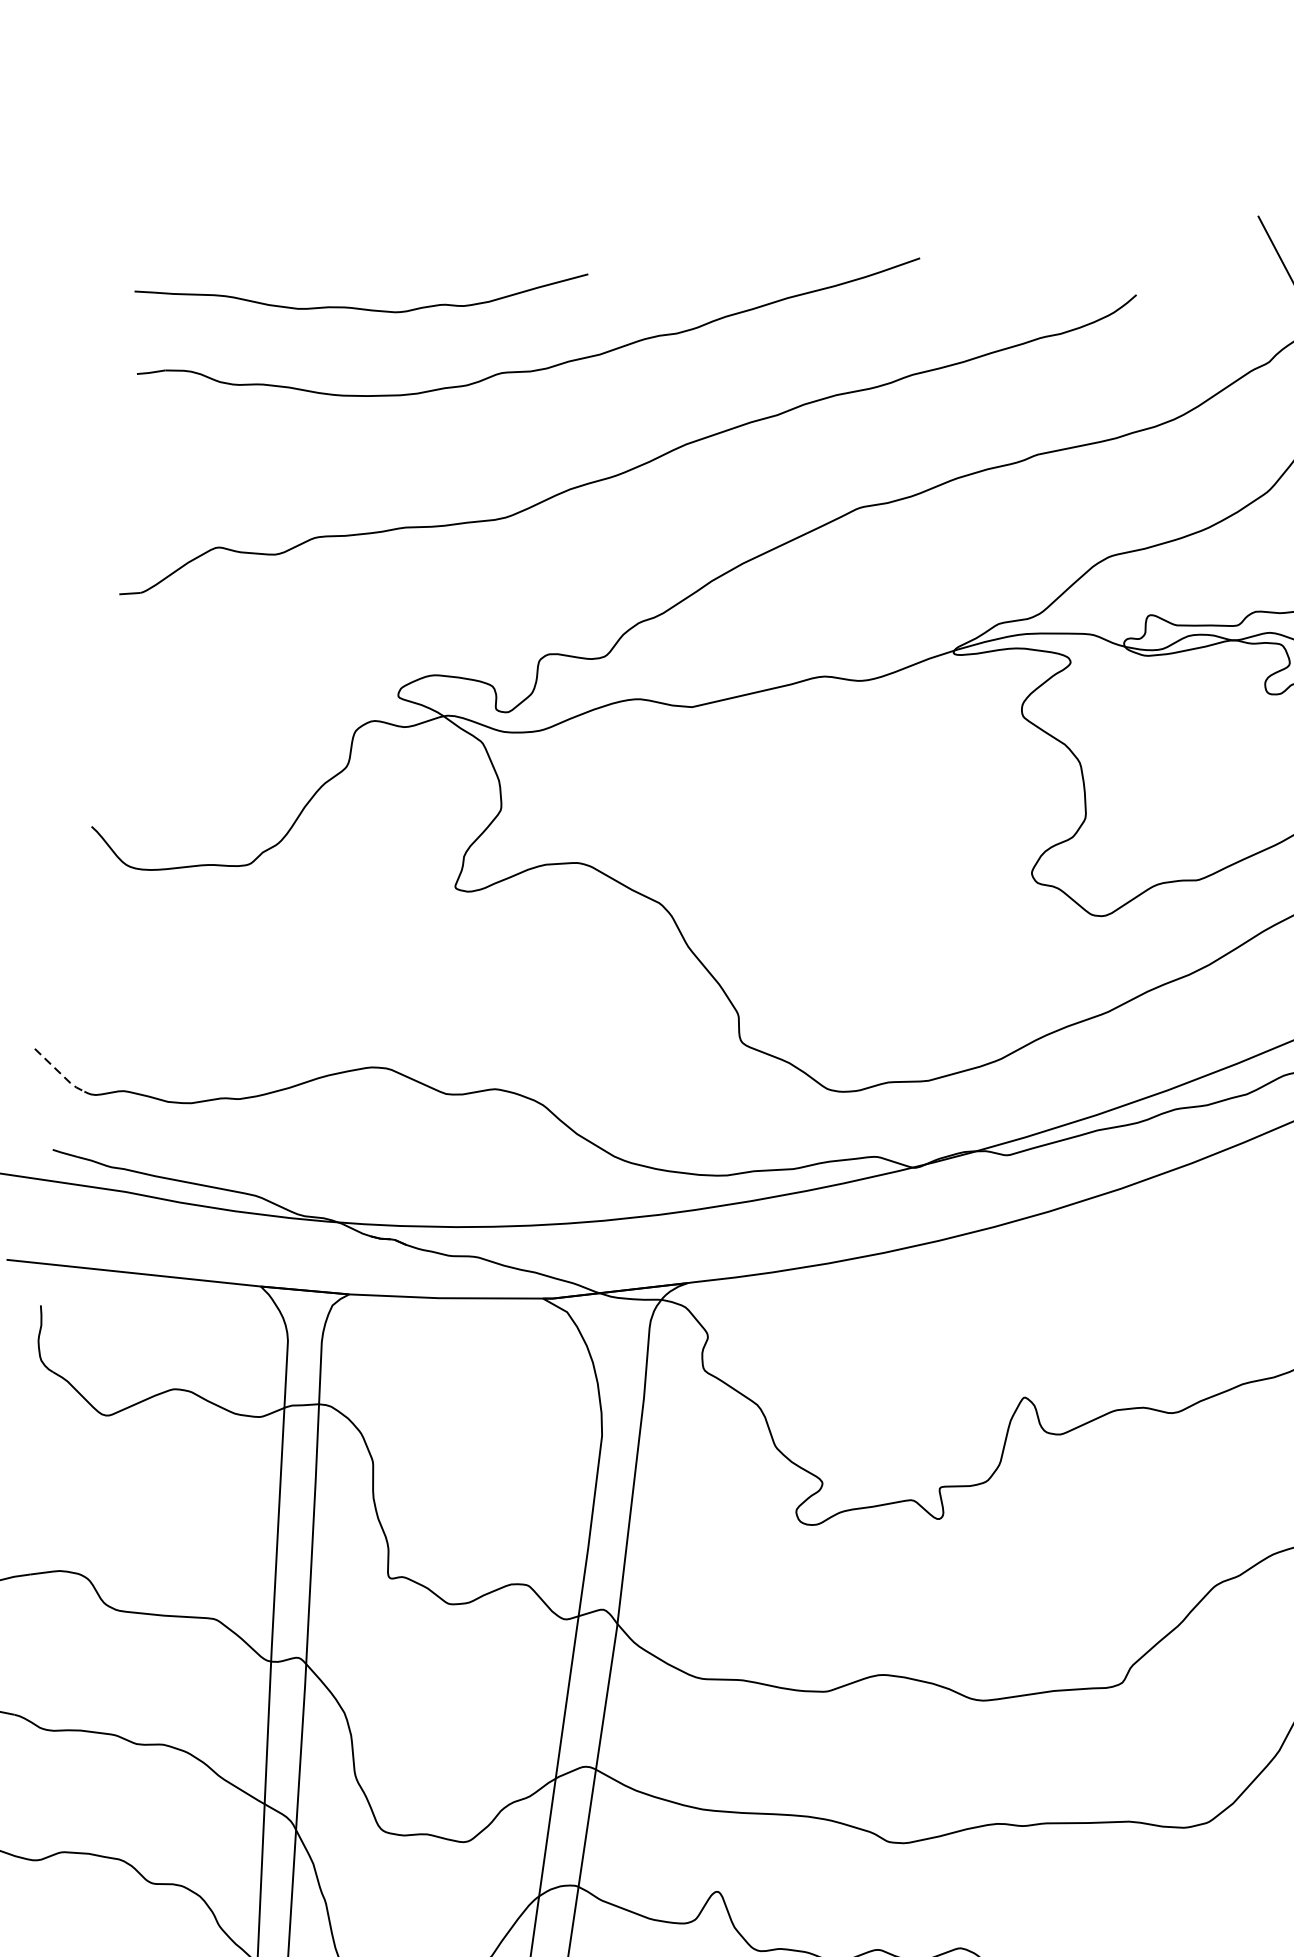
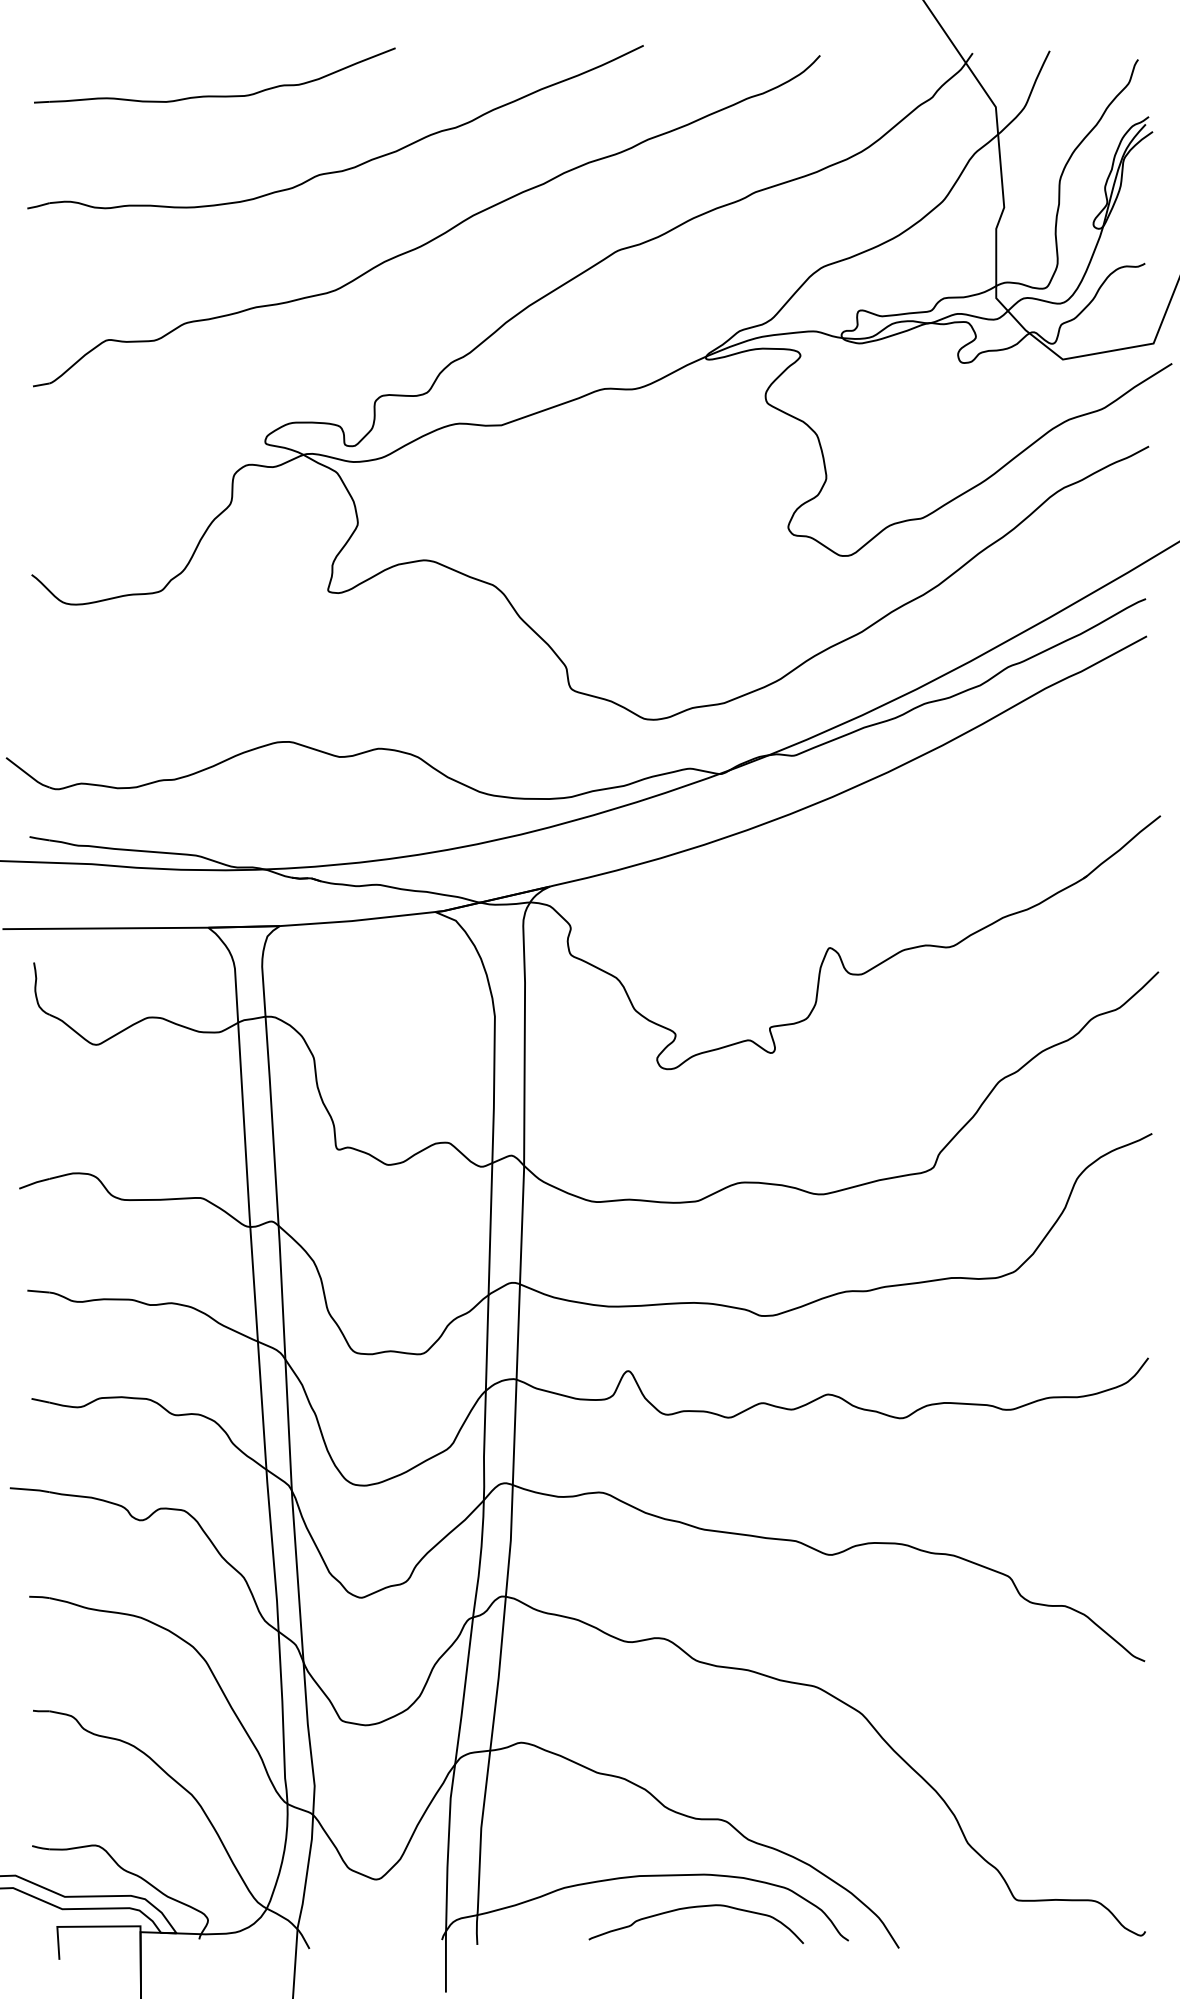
part: (358, 307) -> (214, 95), moved
line: (60, 1072) -> (28, 774), dashed -> solid

